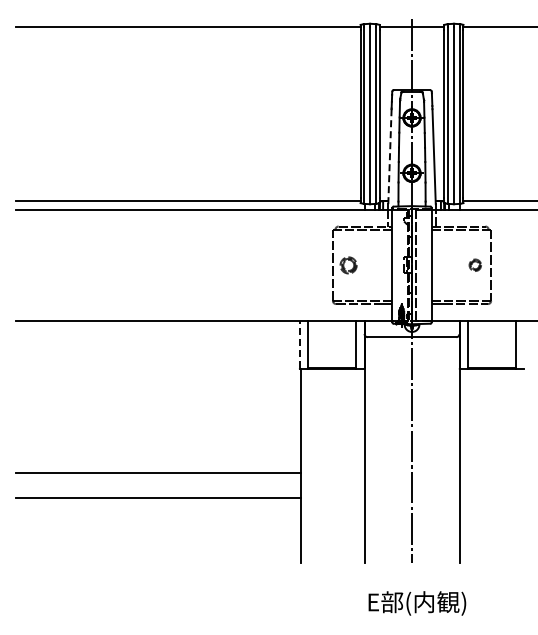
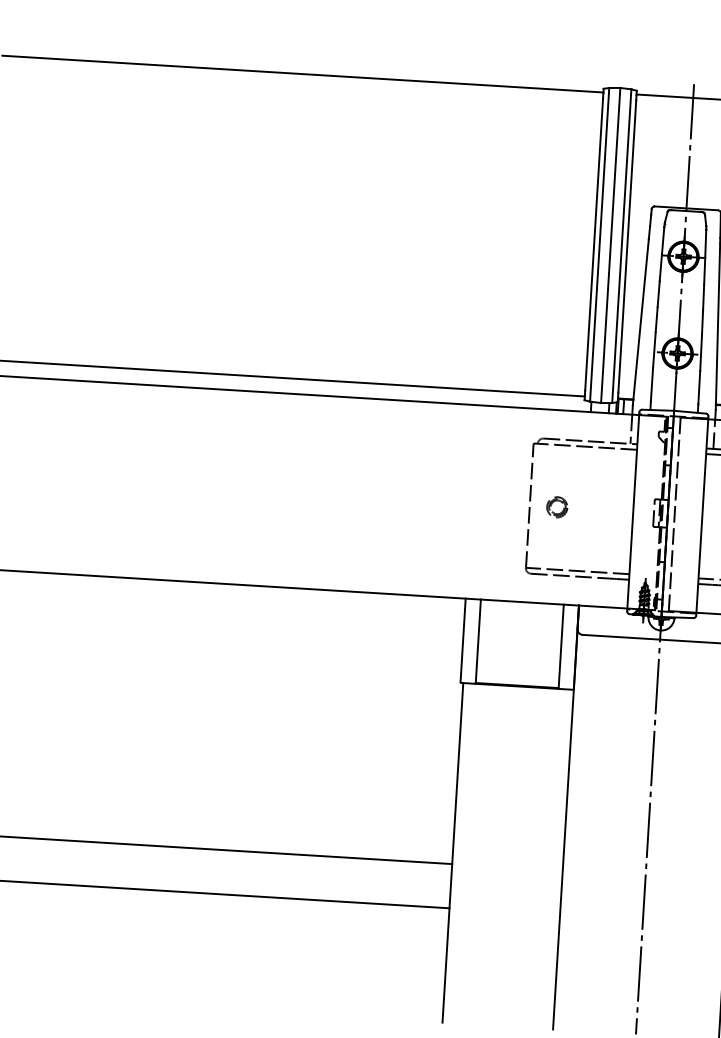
line: (389, 156) -> (640, 321), dashed -> solid
part: (348, 264) -> (556, 505), size x0.71
line: (299, 344) -> (462, 640), dashed -> solid

